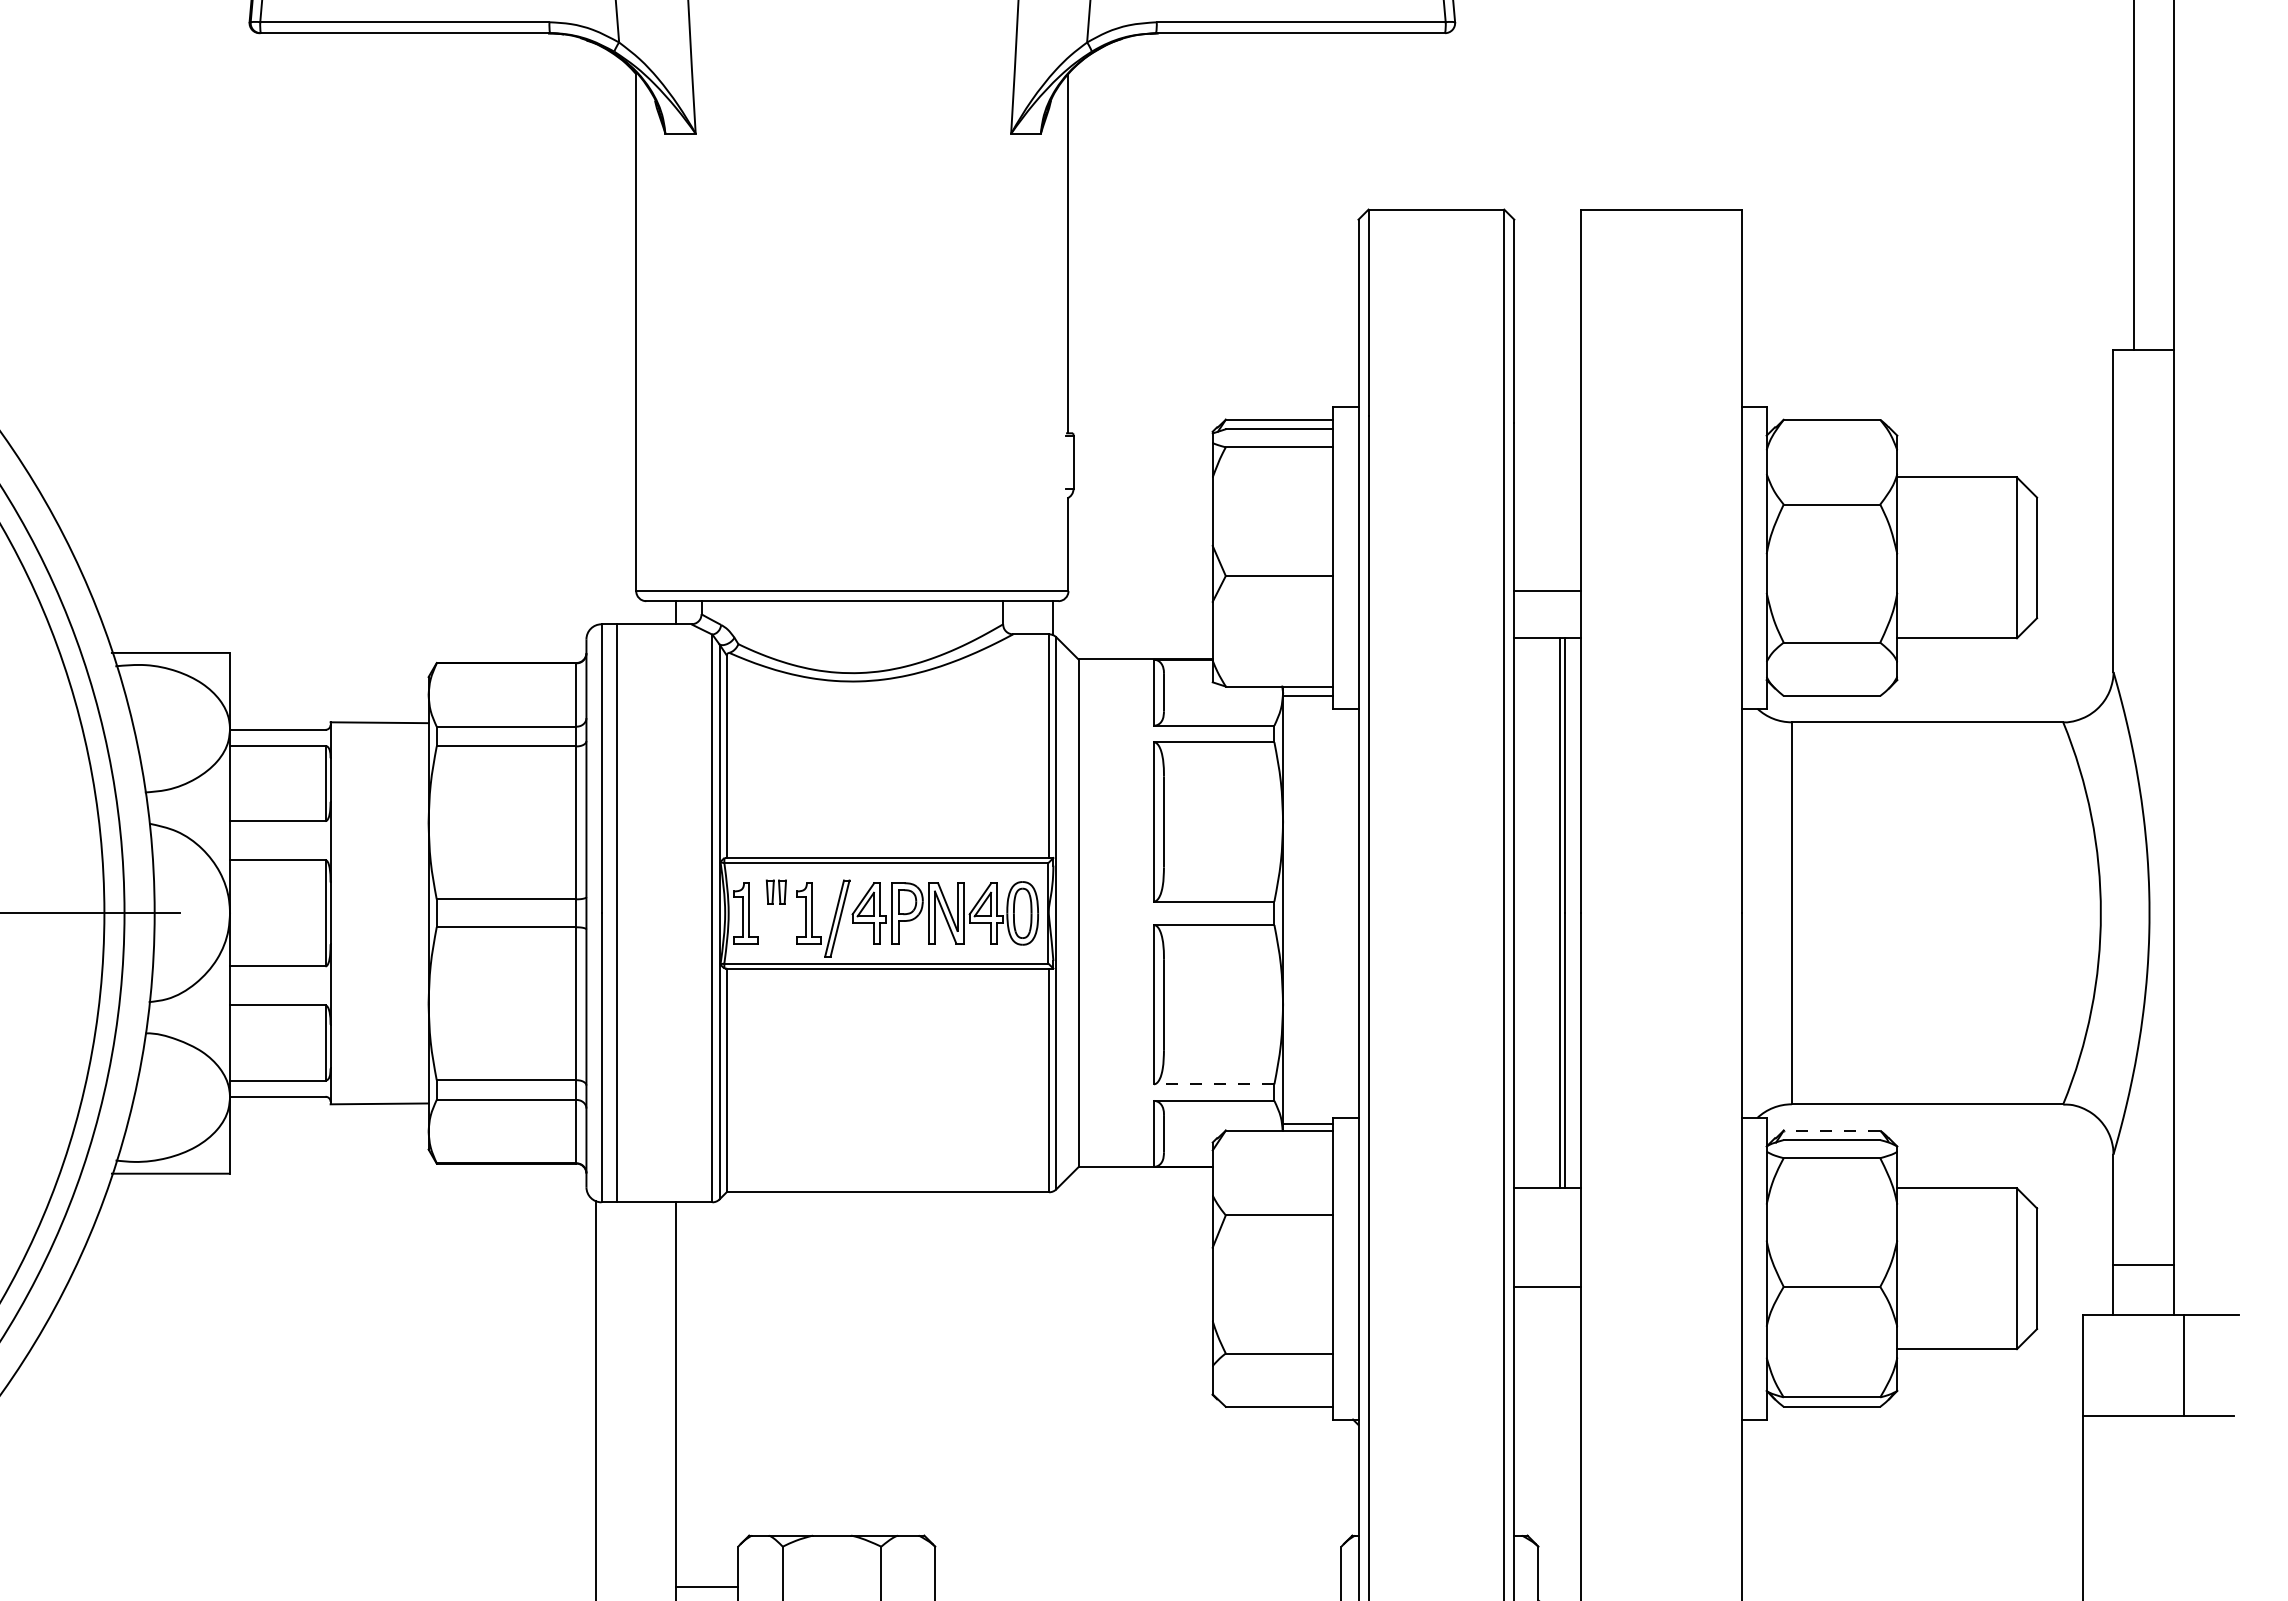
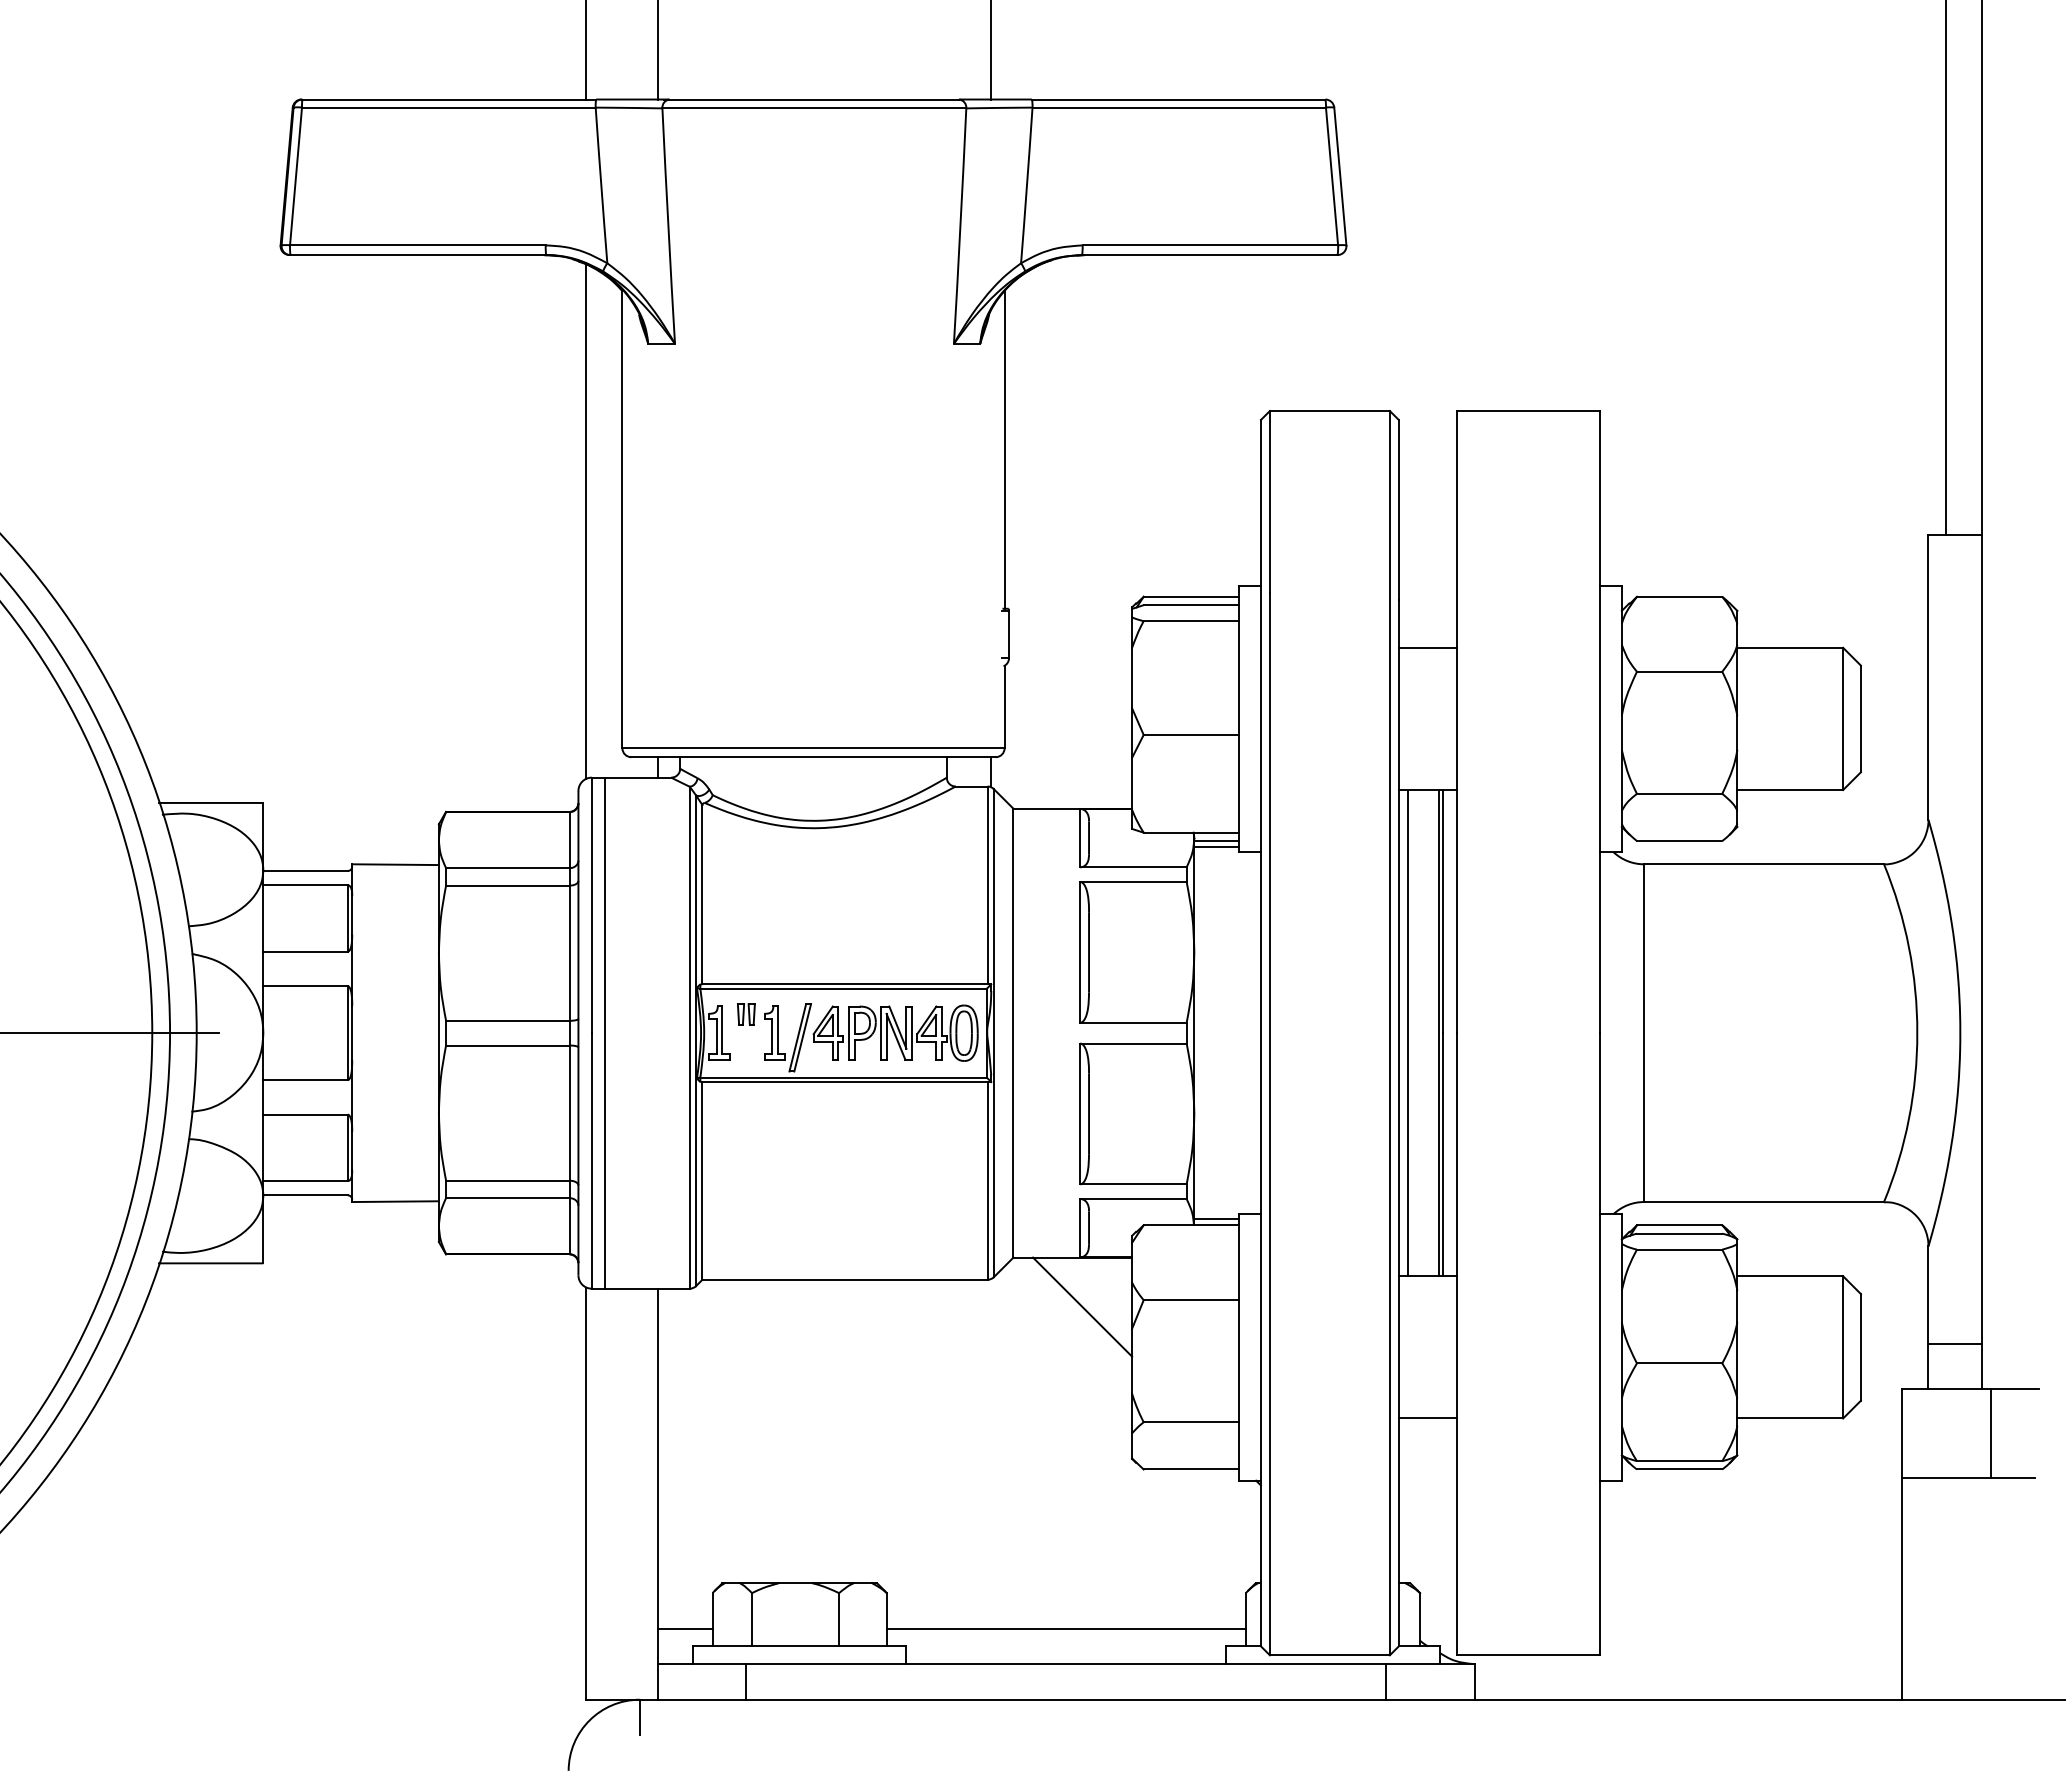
line: (595, 334) -> (586, 521), added
line: (1546, 590) -> (1427, 647), moved
line: (1308, 702) -> (1216, 846), added
line: (1524, 913) -> (1407, 1033), added
line: (1213, 1084) -> (1132, 1184), dashed -> solid
line: (1831, 1130) -> (1679, 1225), dashed -> solid
line: (1156, 1222) -> (1082, 1306), added
line: (1546, 1286) -> (1427, 1418), moved
line: (1137, 1586) -> (1065, 1628), added

